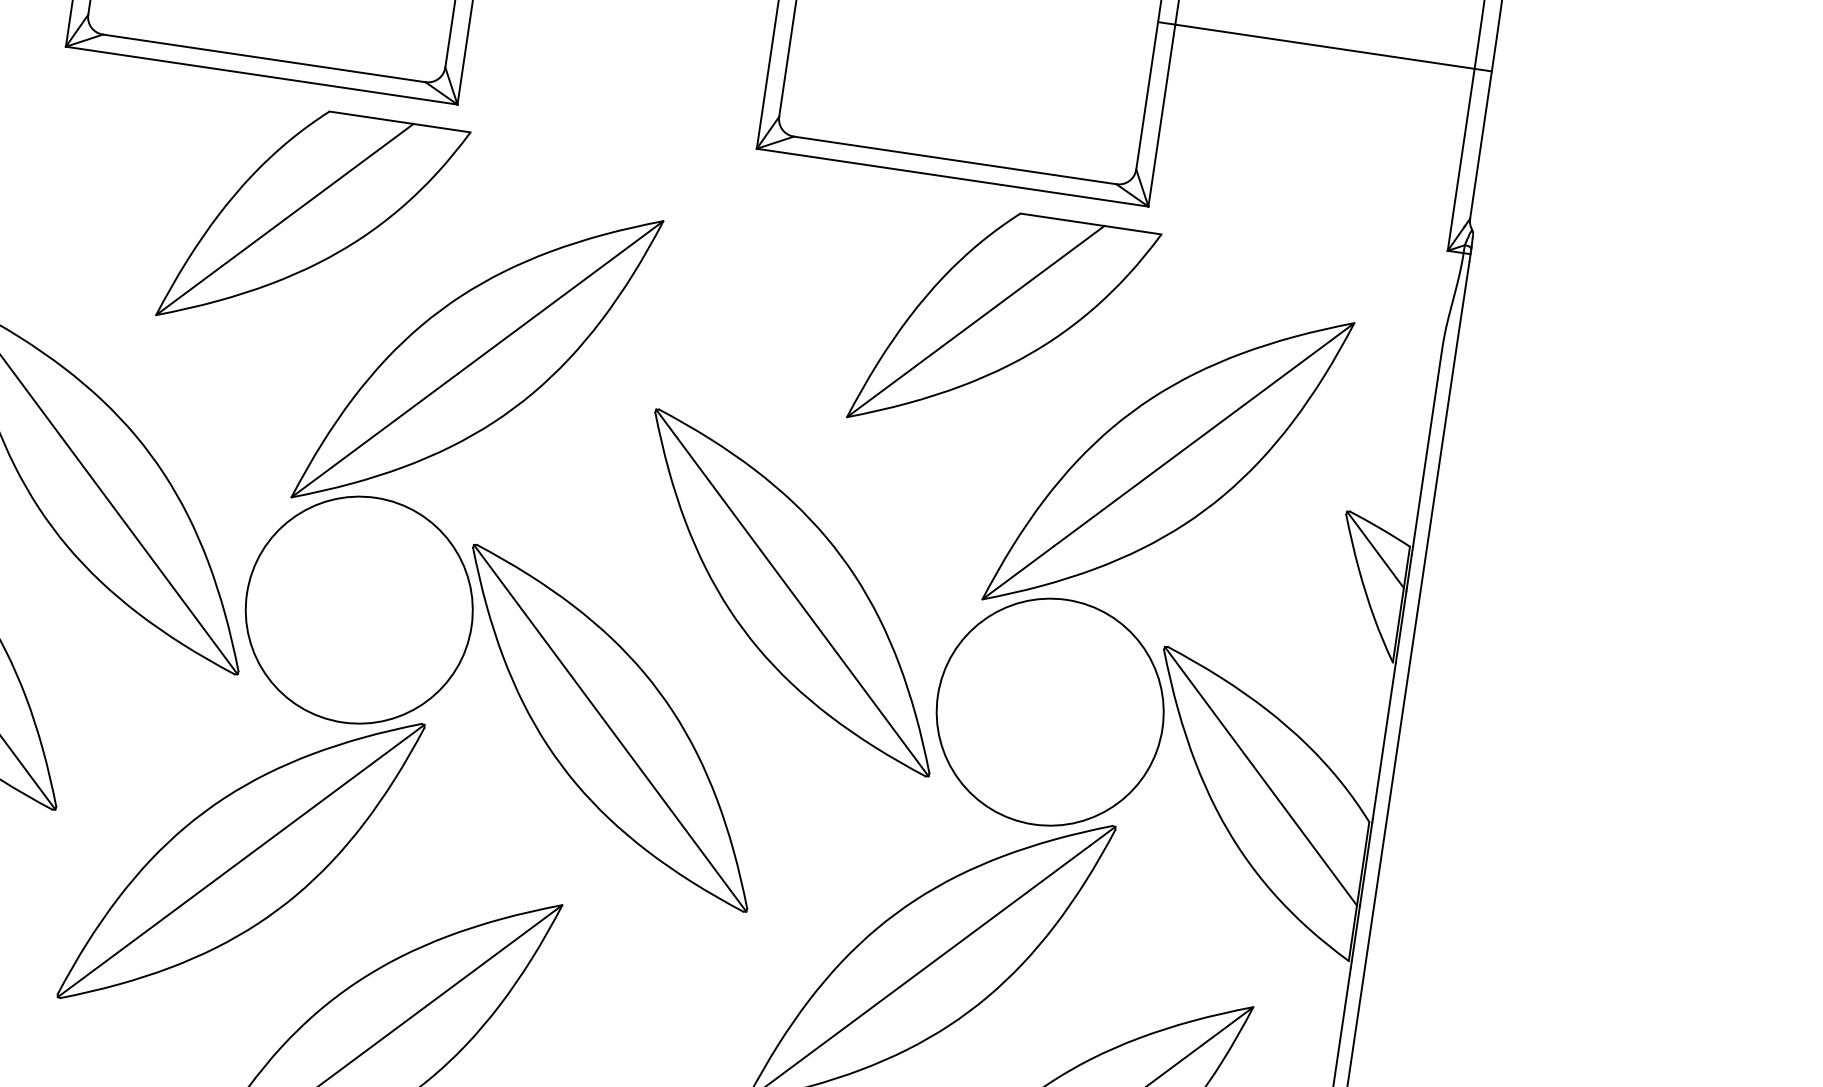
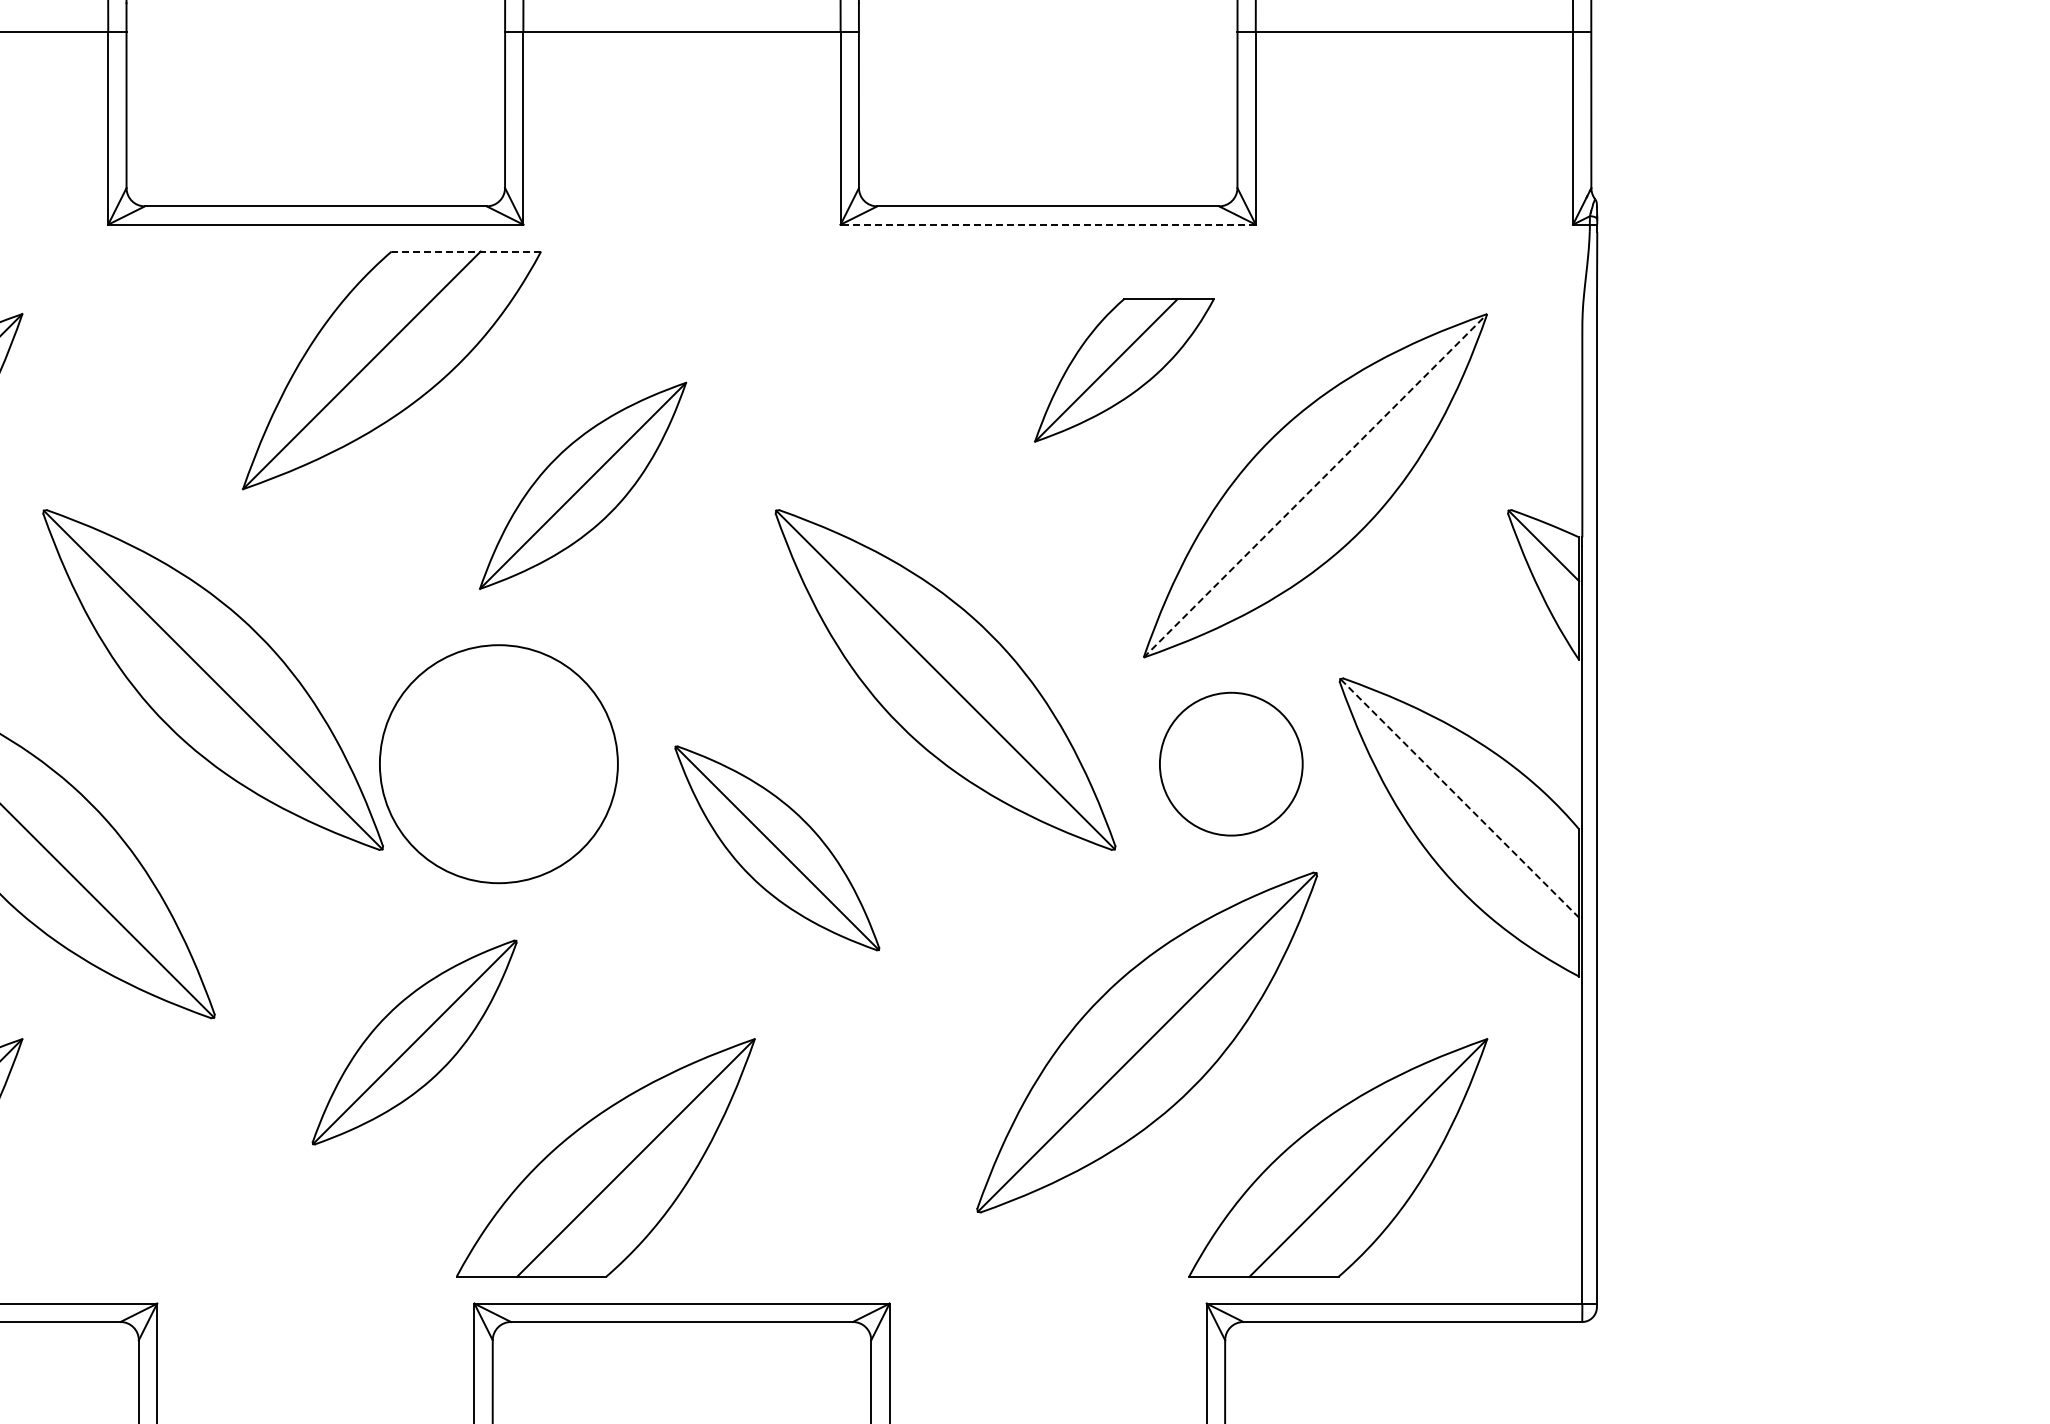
line: (400, 121) -> (466, 251), solid -> dashed
line: (952, 177) -> (1048, 224), solid -> dashed
part: (1004, 325) -> (1124, 370), size x0.6
part: (476, 358) -> (582, 485), size x0.6
line: (1168, 460) -> (1315, 485), solid -> dashed
circle: (1050, 712) -> (1231, 764), size x0.6
part: (610, 728) -> (777, 848), size x0.6
line: (1260, 776) -> (1459, 798), solid -> dashed
part: (240, 860) -> (414, 1042), size x0.6

